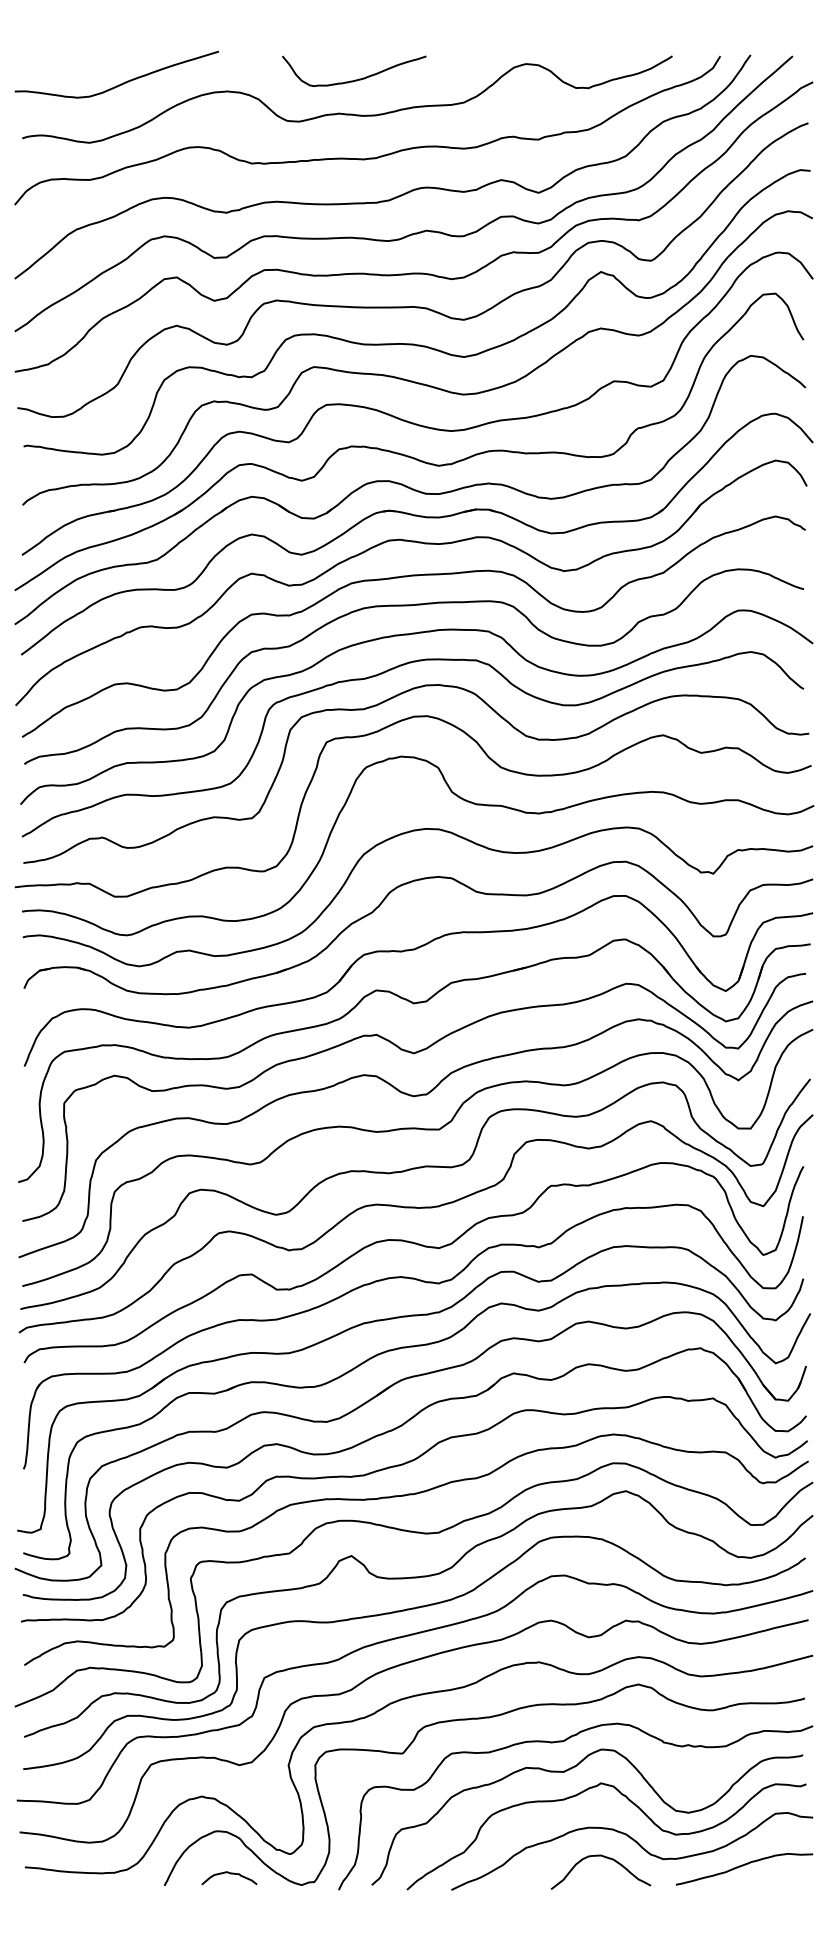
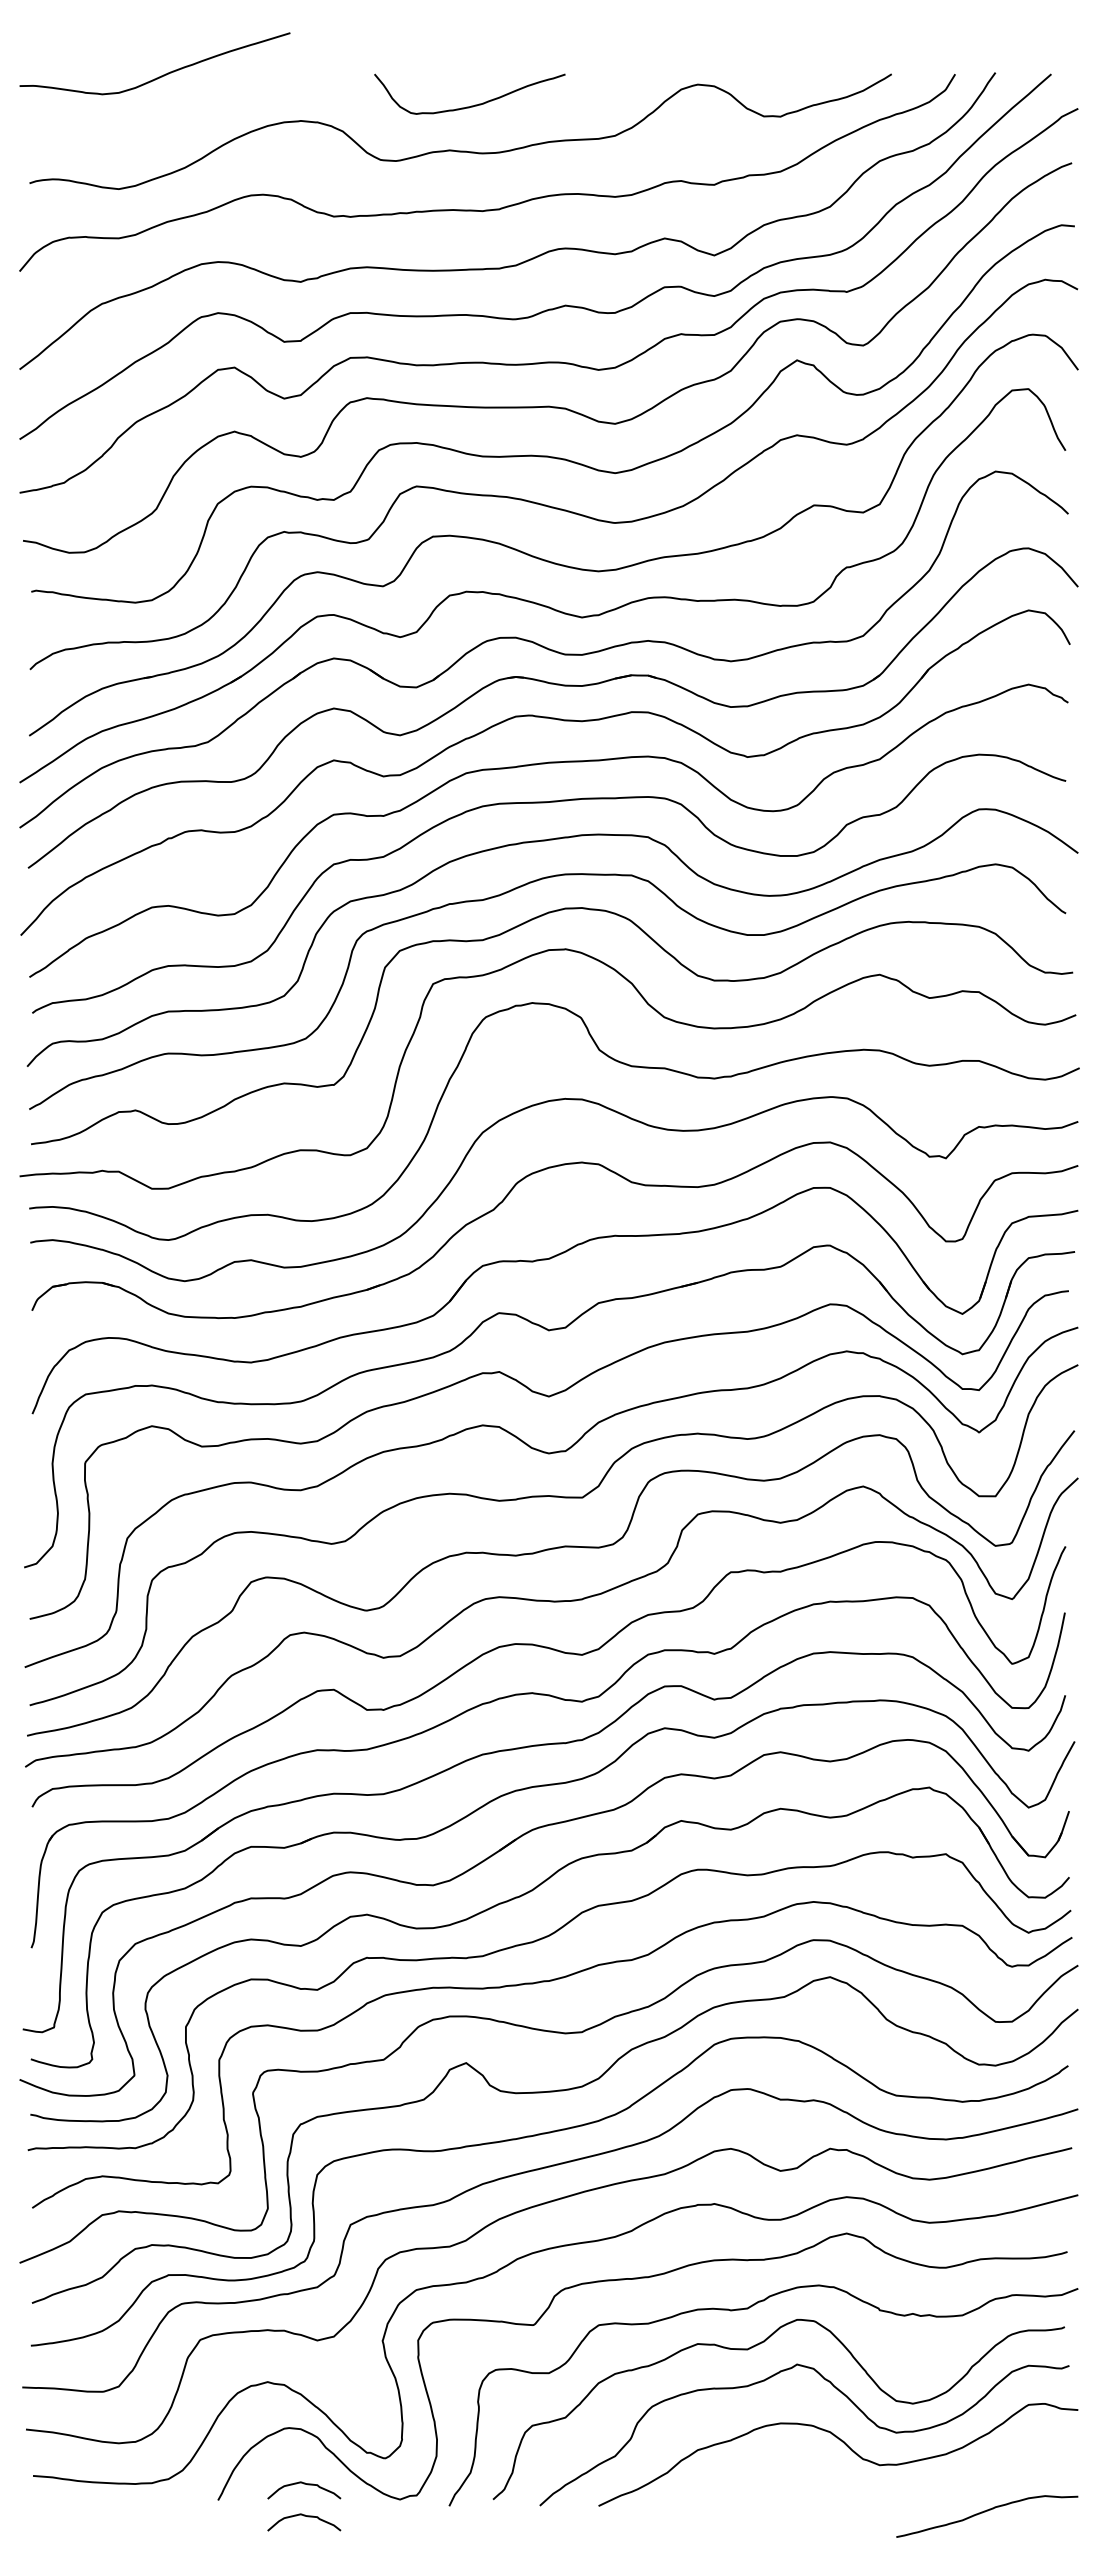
curve: (121, 83) -> (161, 75), moved
curve: (605, 1857) -> (802, 2463), removed
curve: (743, 1866) -> (985, 2512), moved
curve: (231, 1898) -> (307, 2517), added

